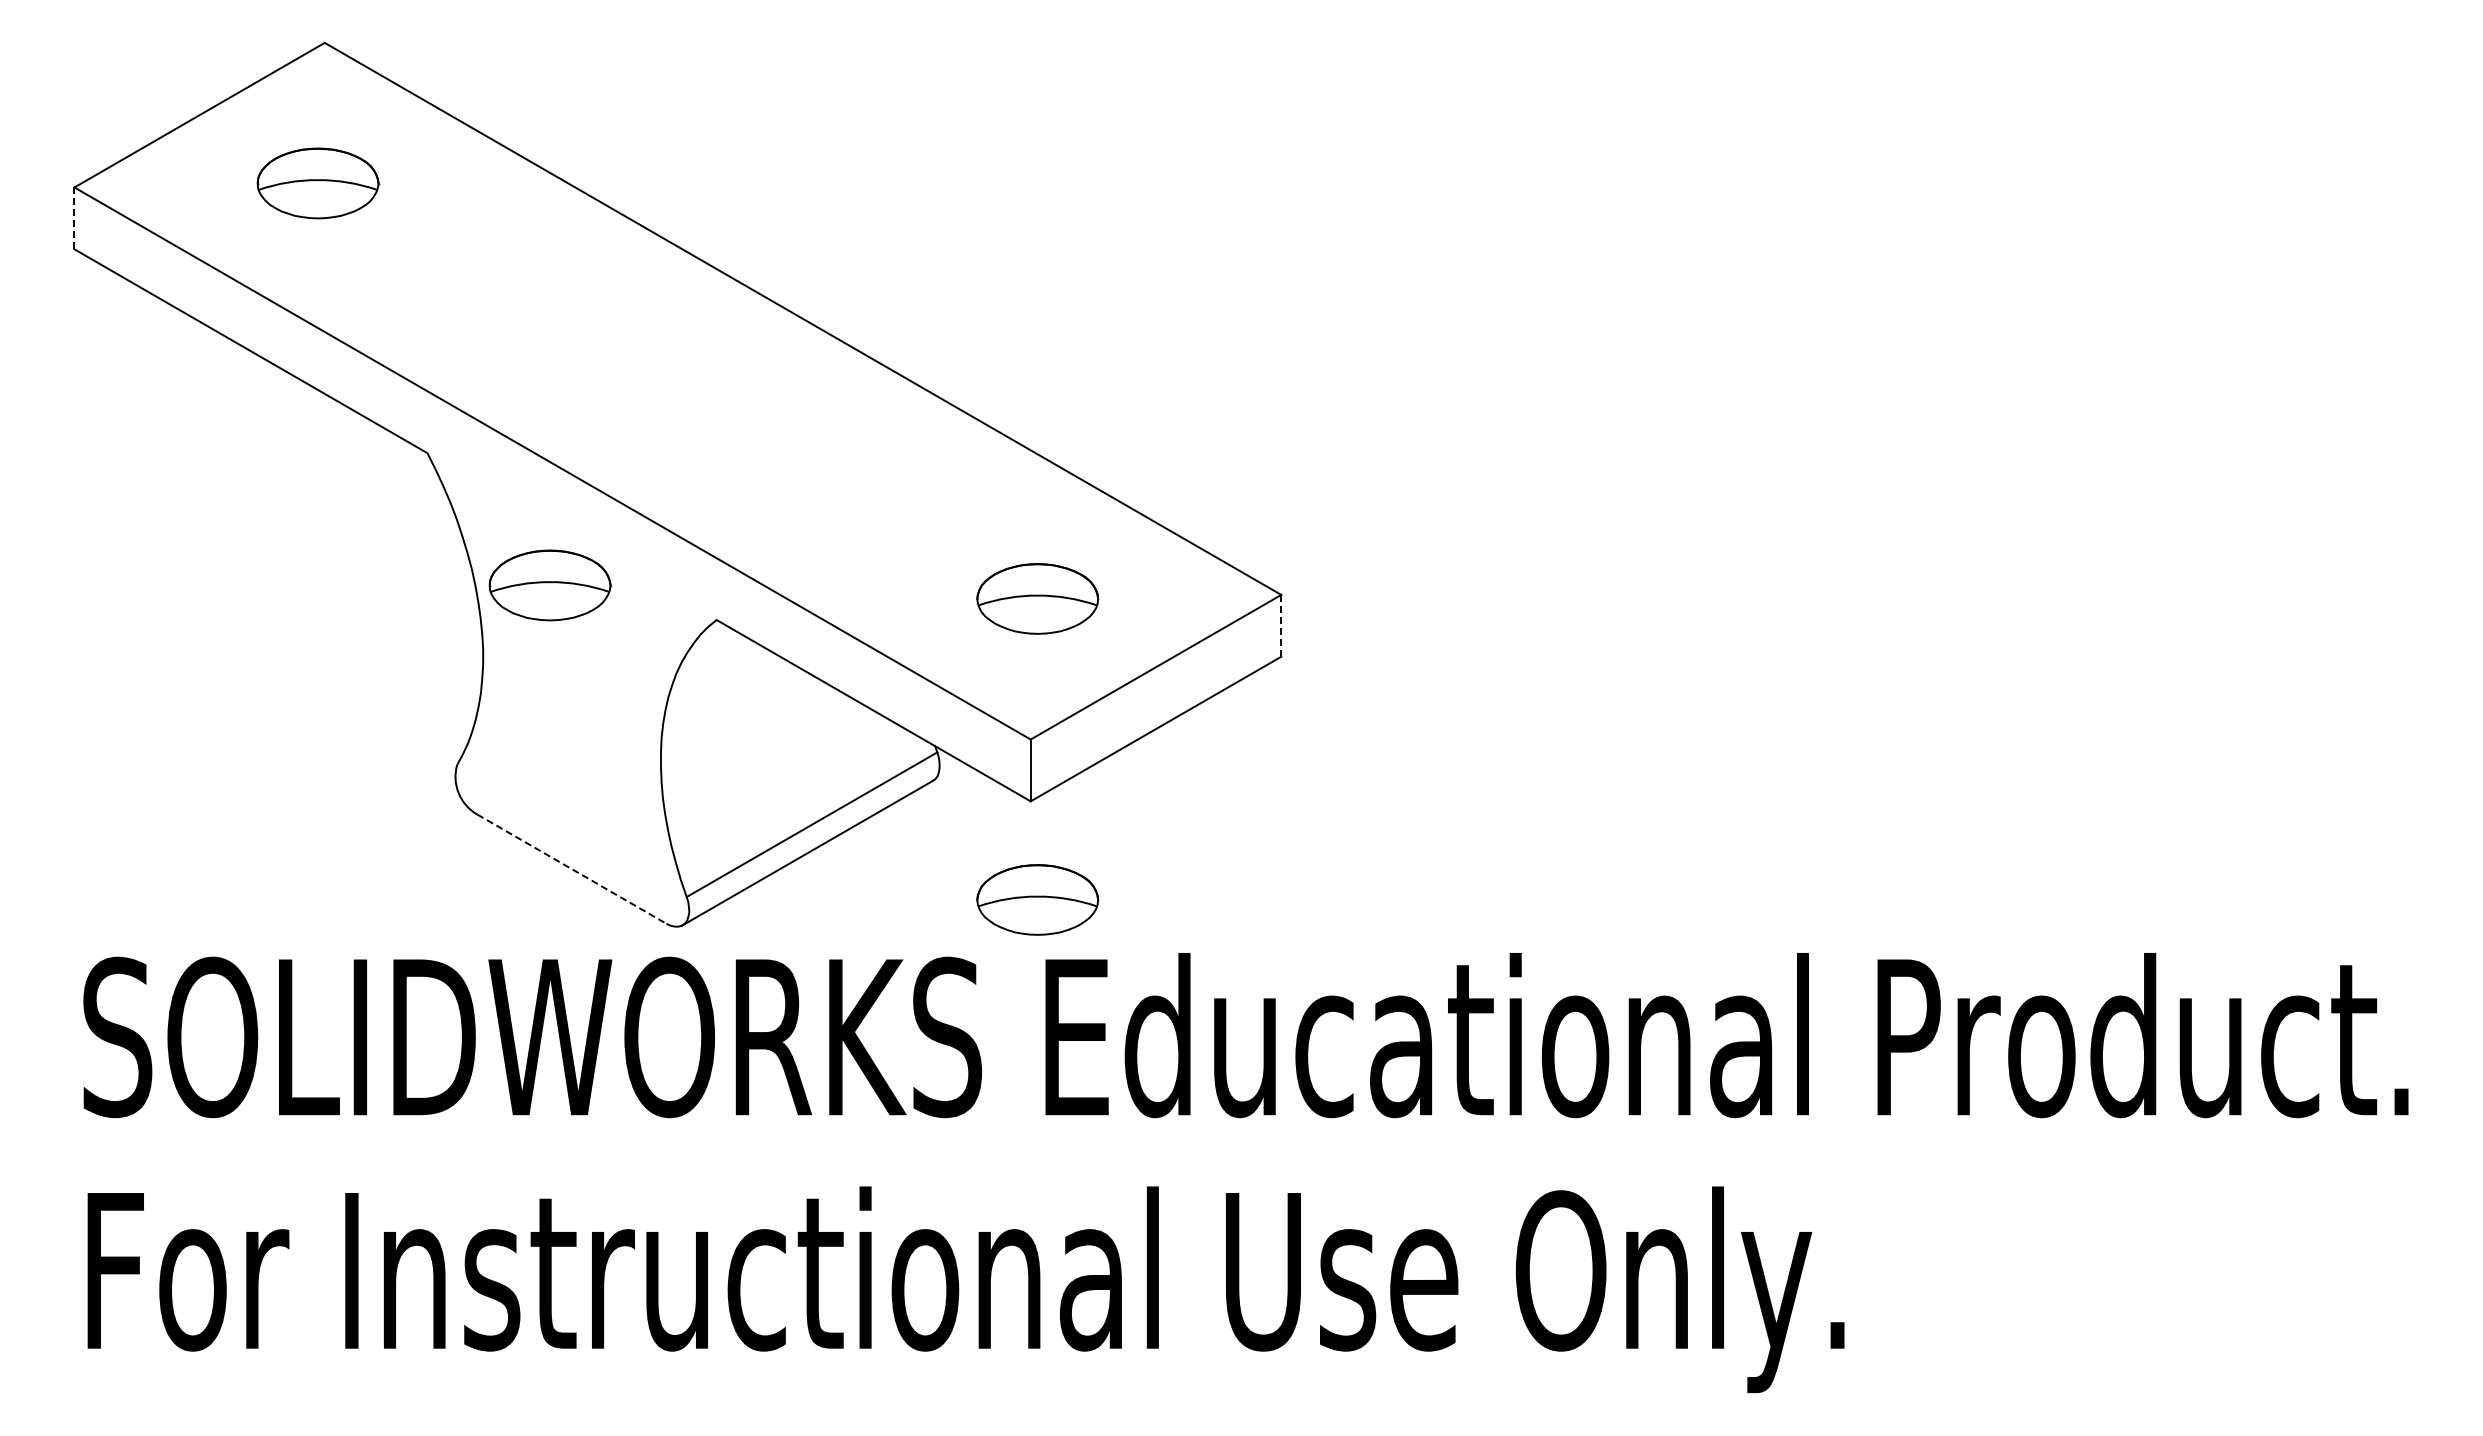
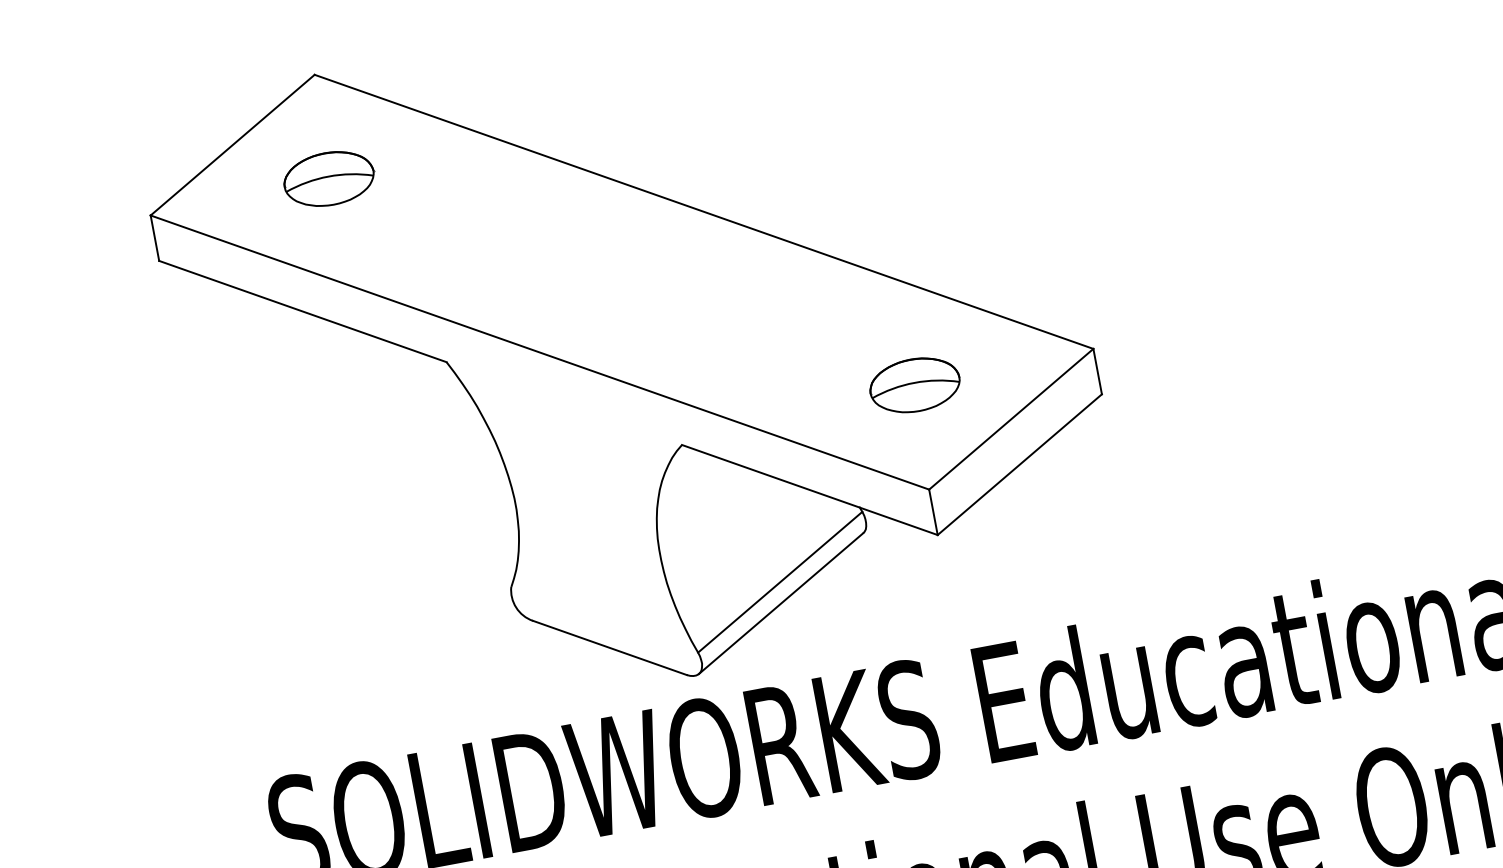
line: (74, 218) -> (154, 238), dashed -> solid
part: (550, 585) -> (555, 442), removed
line: (1281, 625) -> (1097, 371), dashed -> solid
line: (572, 869) -> (610, 648), dashed -> solid
part: (1037, 899) -> (956, 606), removed

